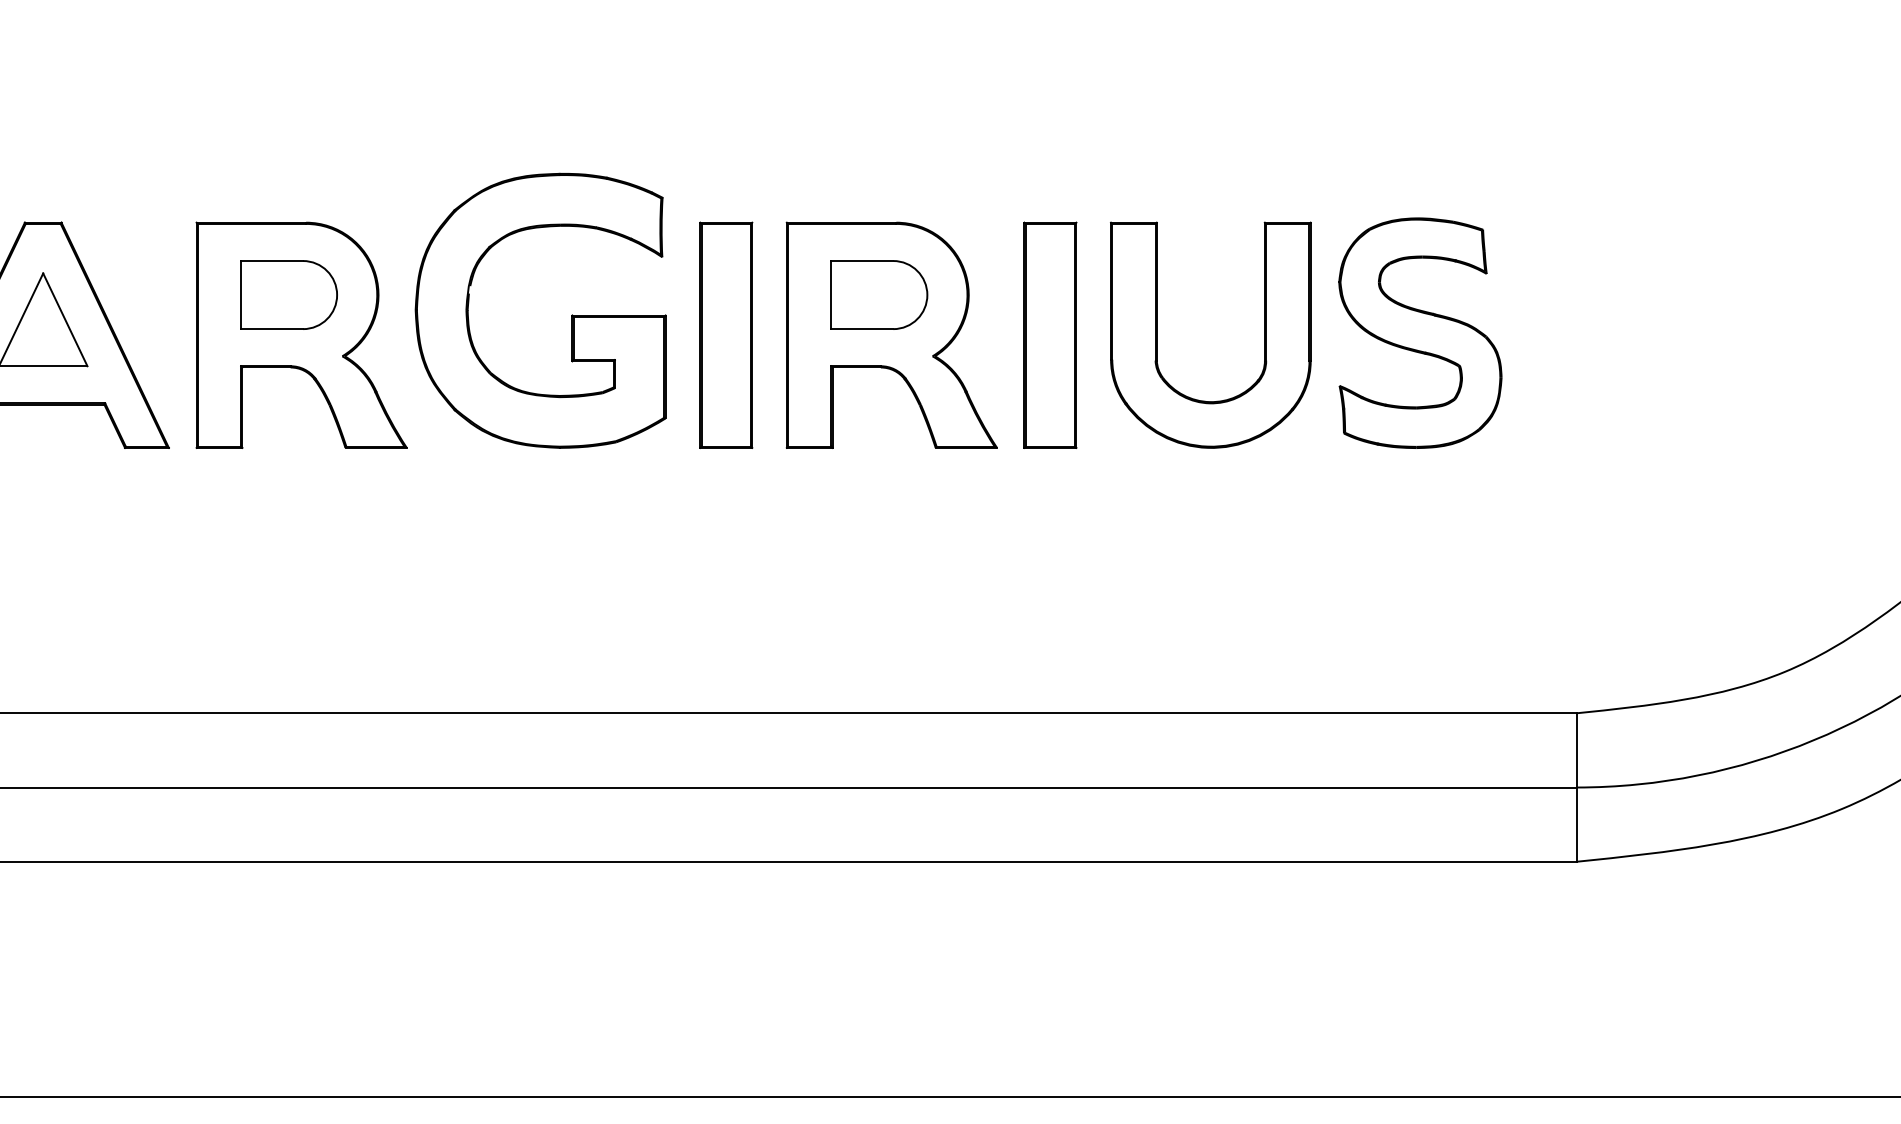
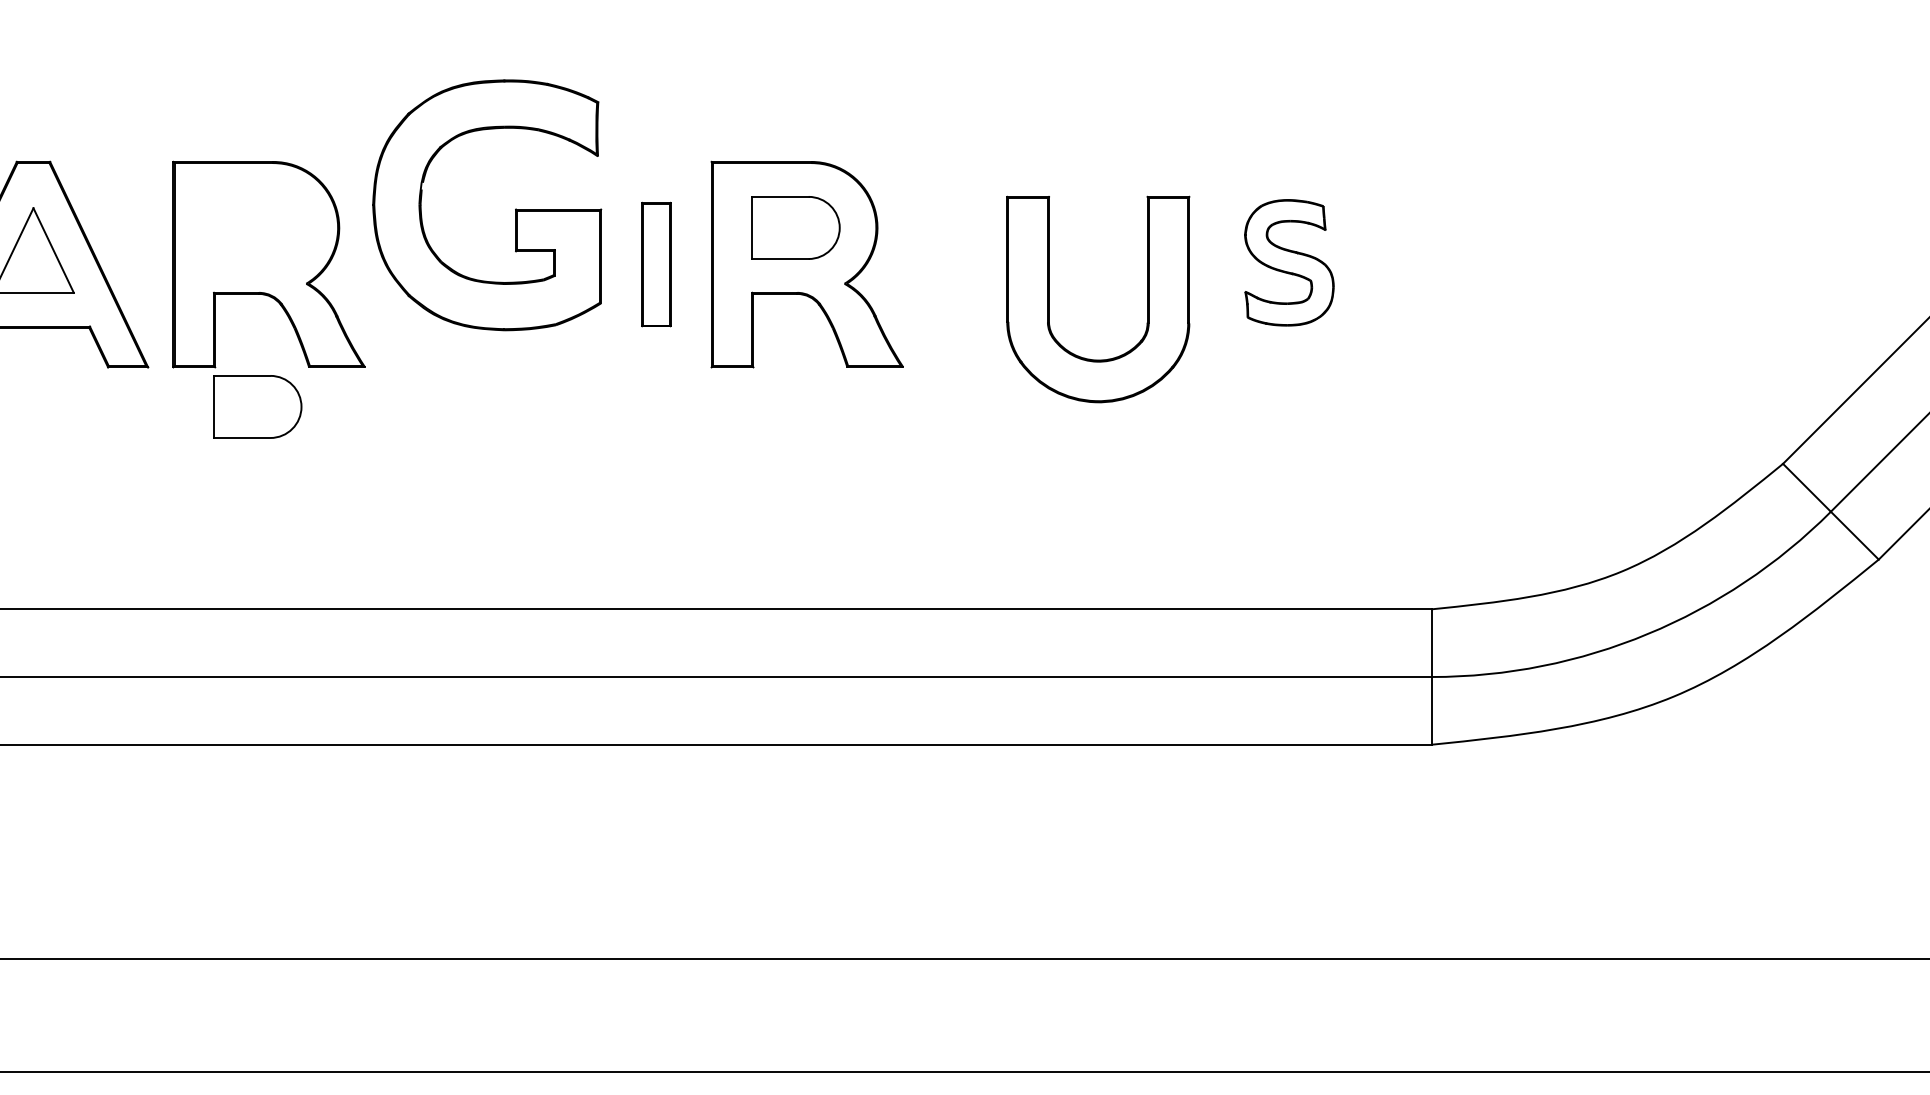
part: (288, 294) -> (257, 406), moved
part: (571, 314) -> (515, 208), moved
part: (1420, 332) -> (1289, 262), size x0.6
part: (726, 335) -> (656, 264), size x0.6
part: (1049, 335) -> (951, 264), removed
part: (1157, 335) -> (1049, 299), moved

